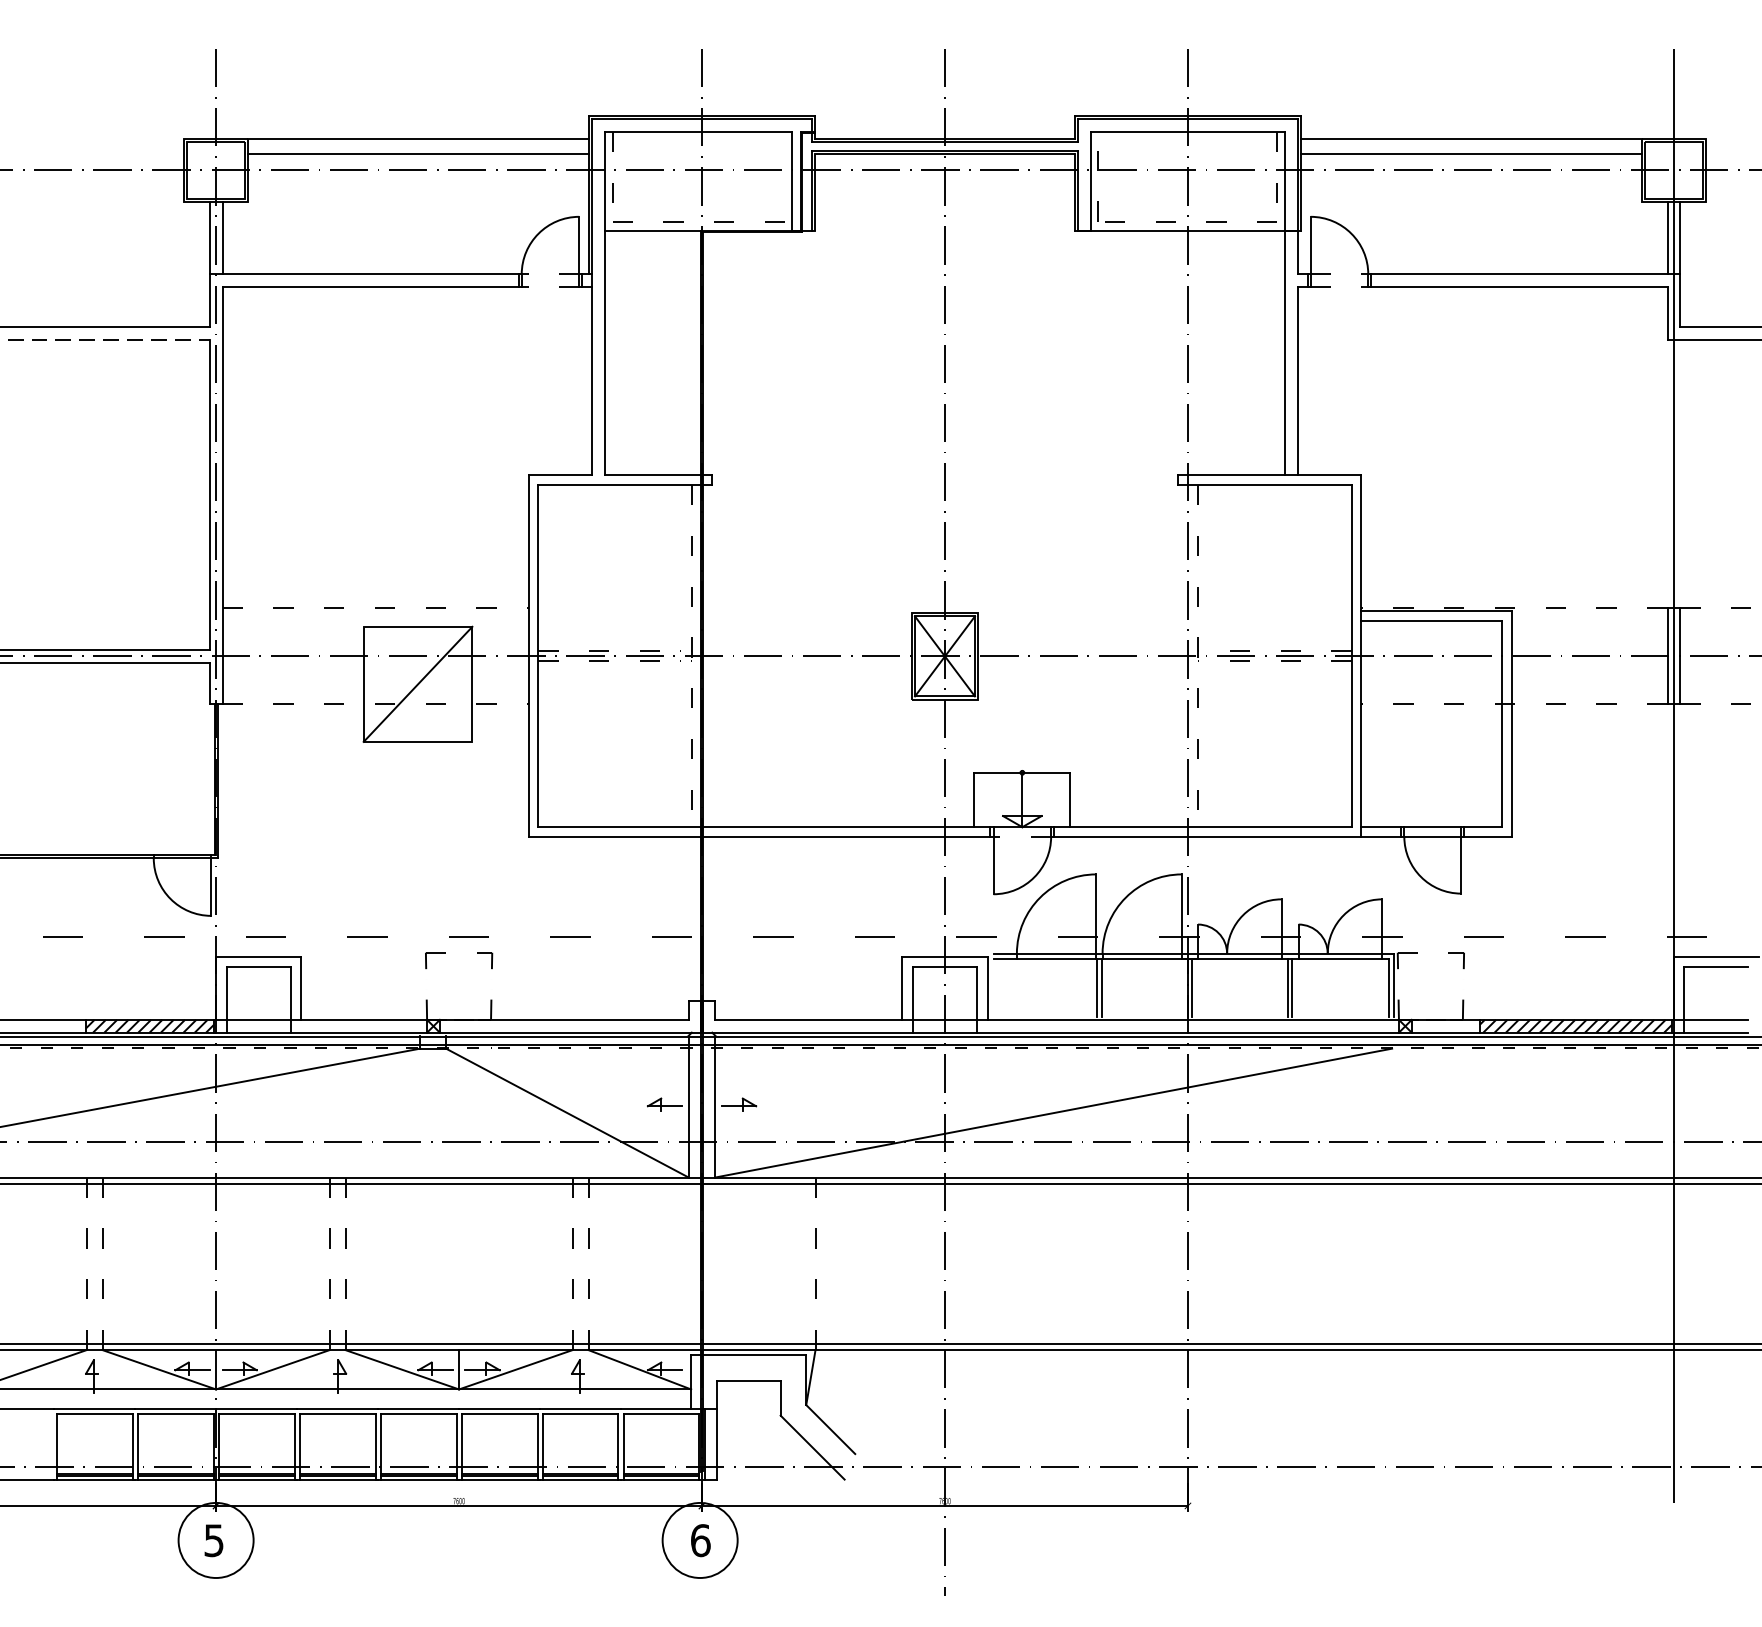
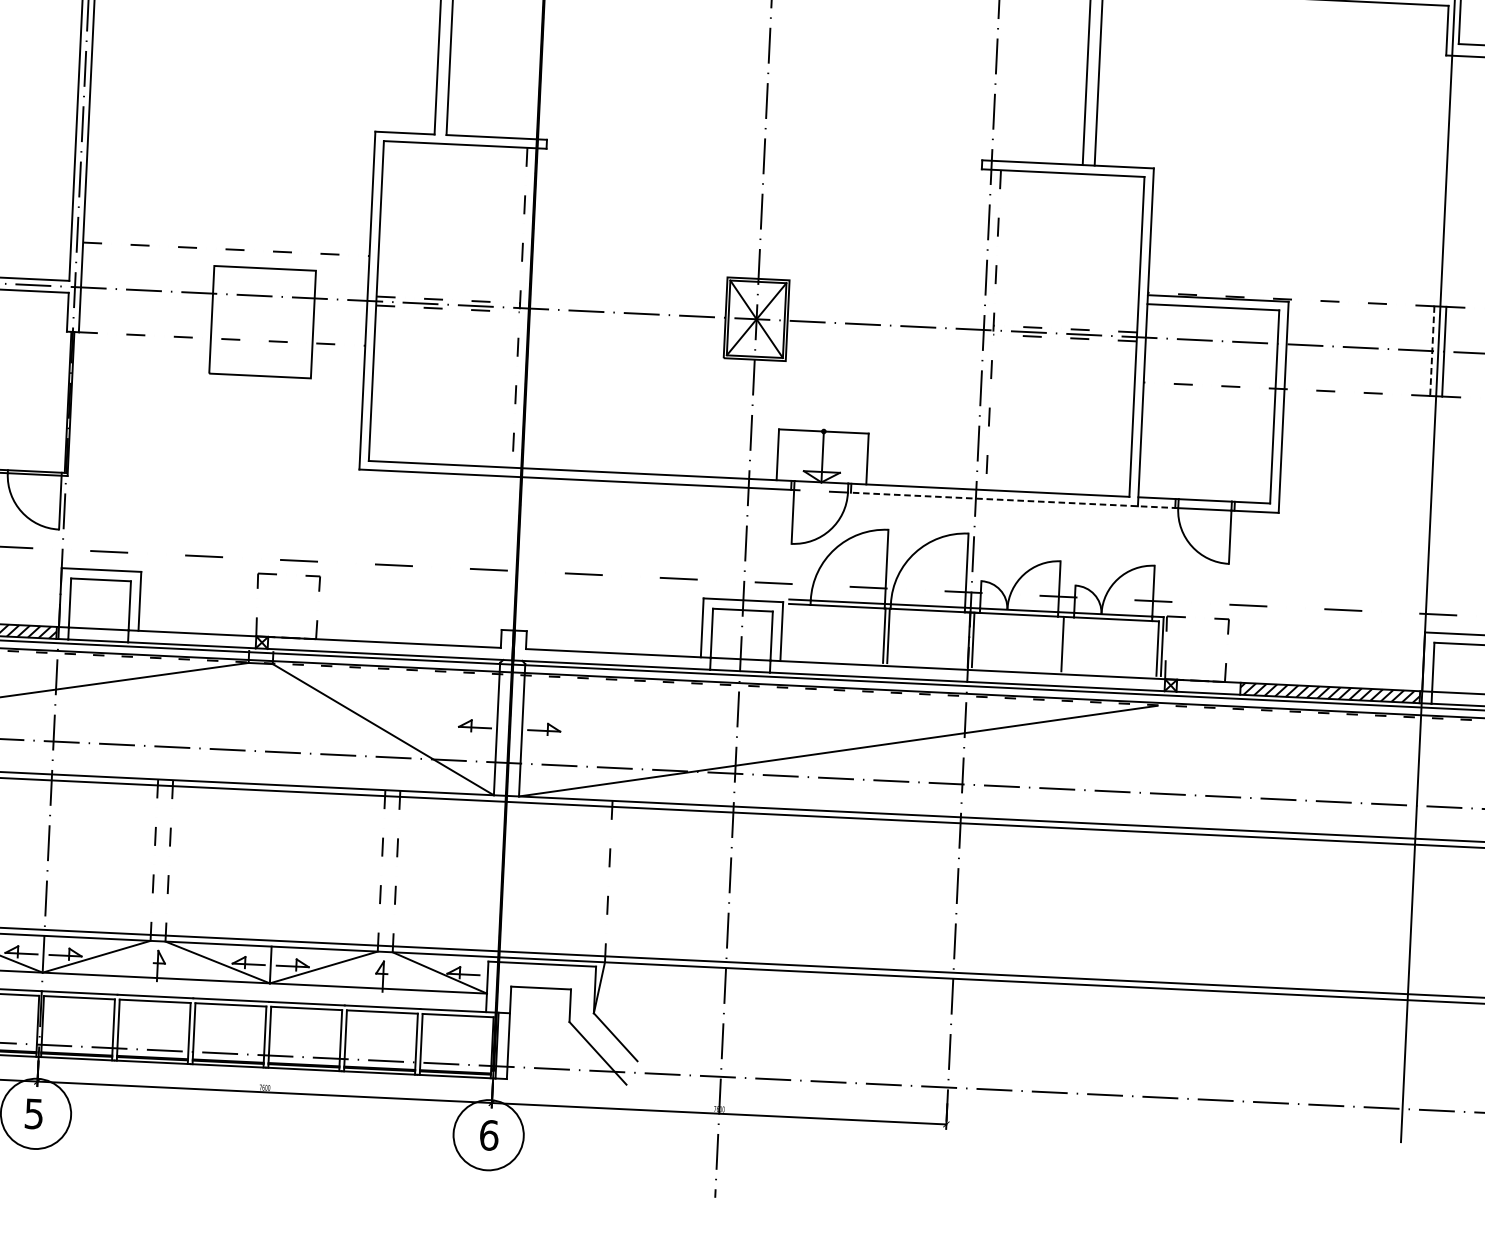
line: (1667, 656) -> (1432, 351), solid -> dashed
line: (417, 683) -> (262, 321), removed
line: (1227, 836) -> (1012, 500), solid -> dashed
line: (1292, 987) -> (1067, 644), removed

